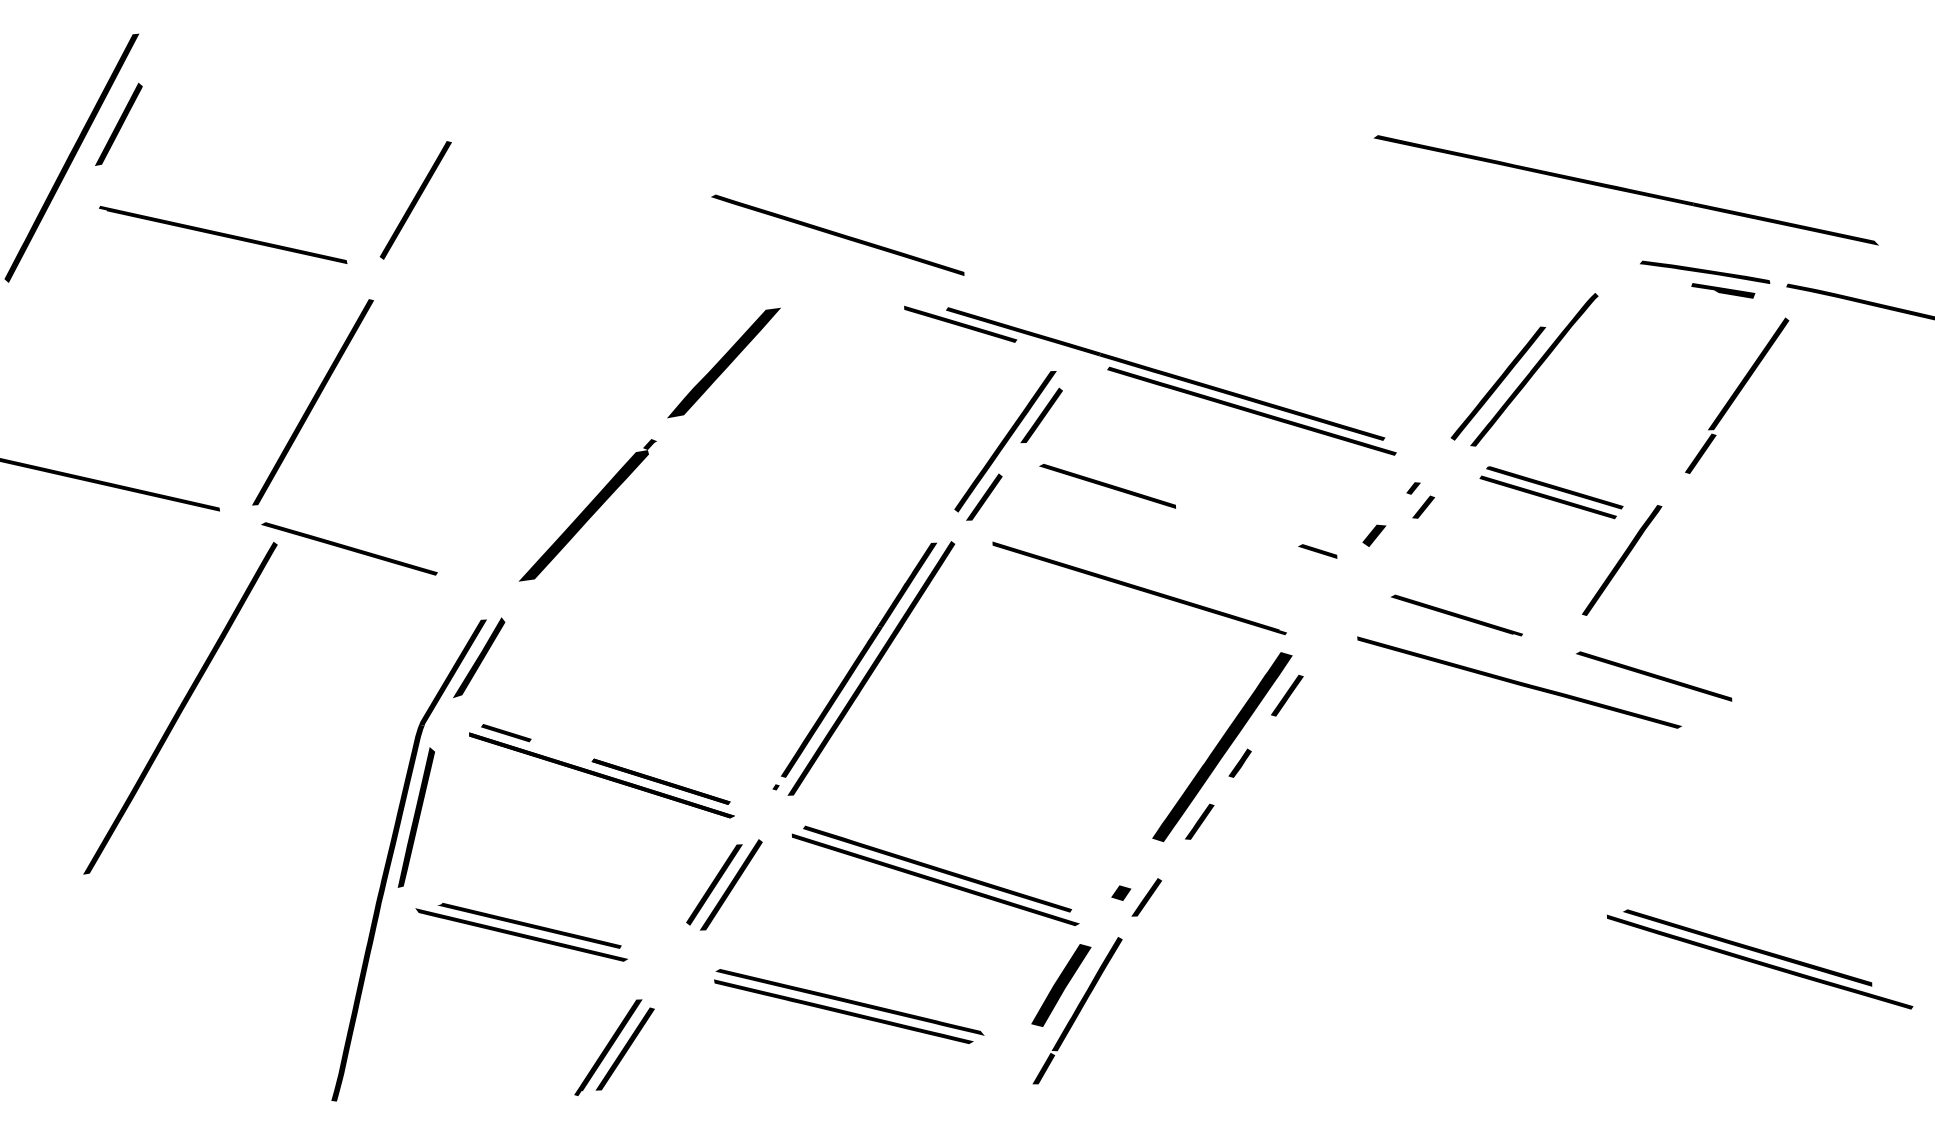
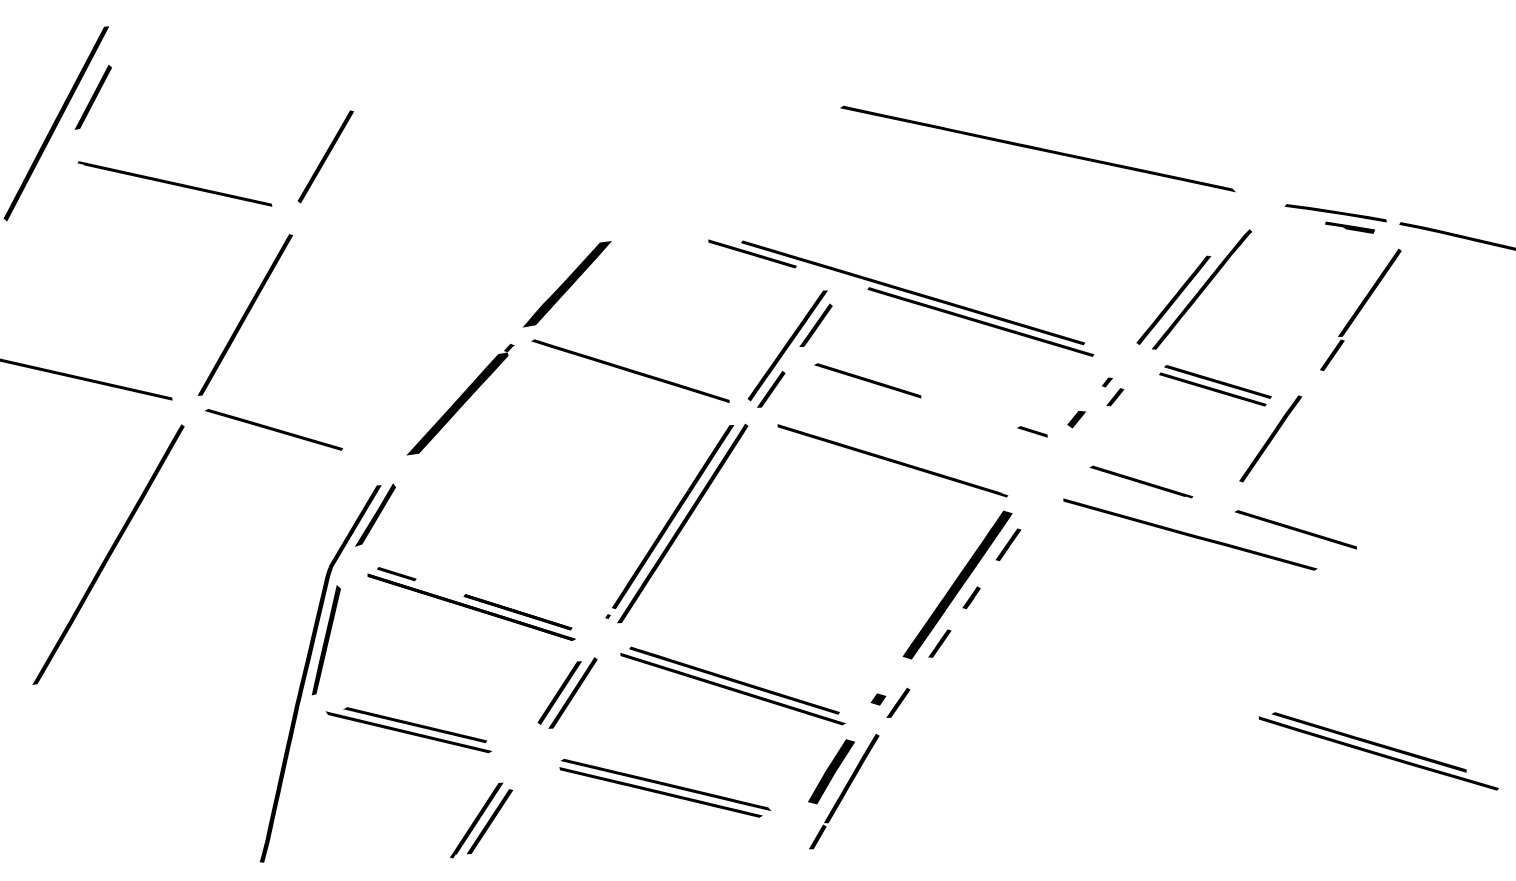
line: (1625, 189) -> (1037, 148), moved
line: (837, 234) -> (630, 370), moved
part: (180, 708) -> (108, 554), moved

